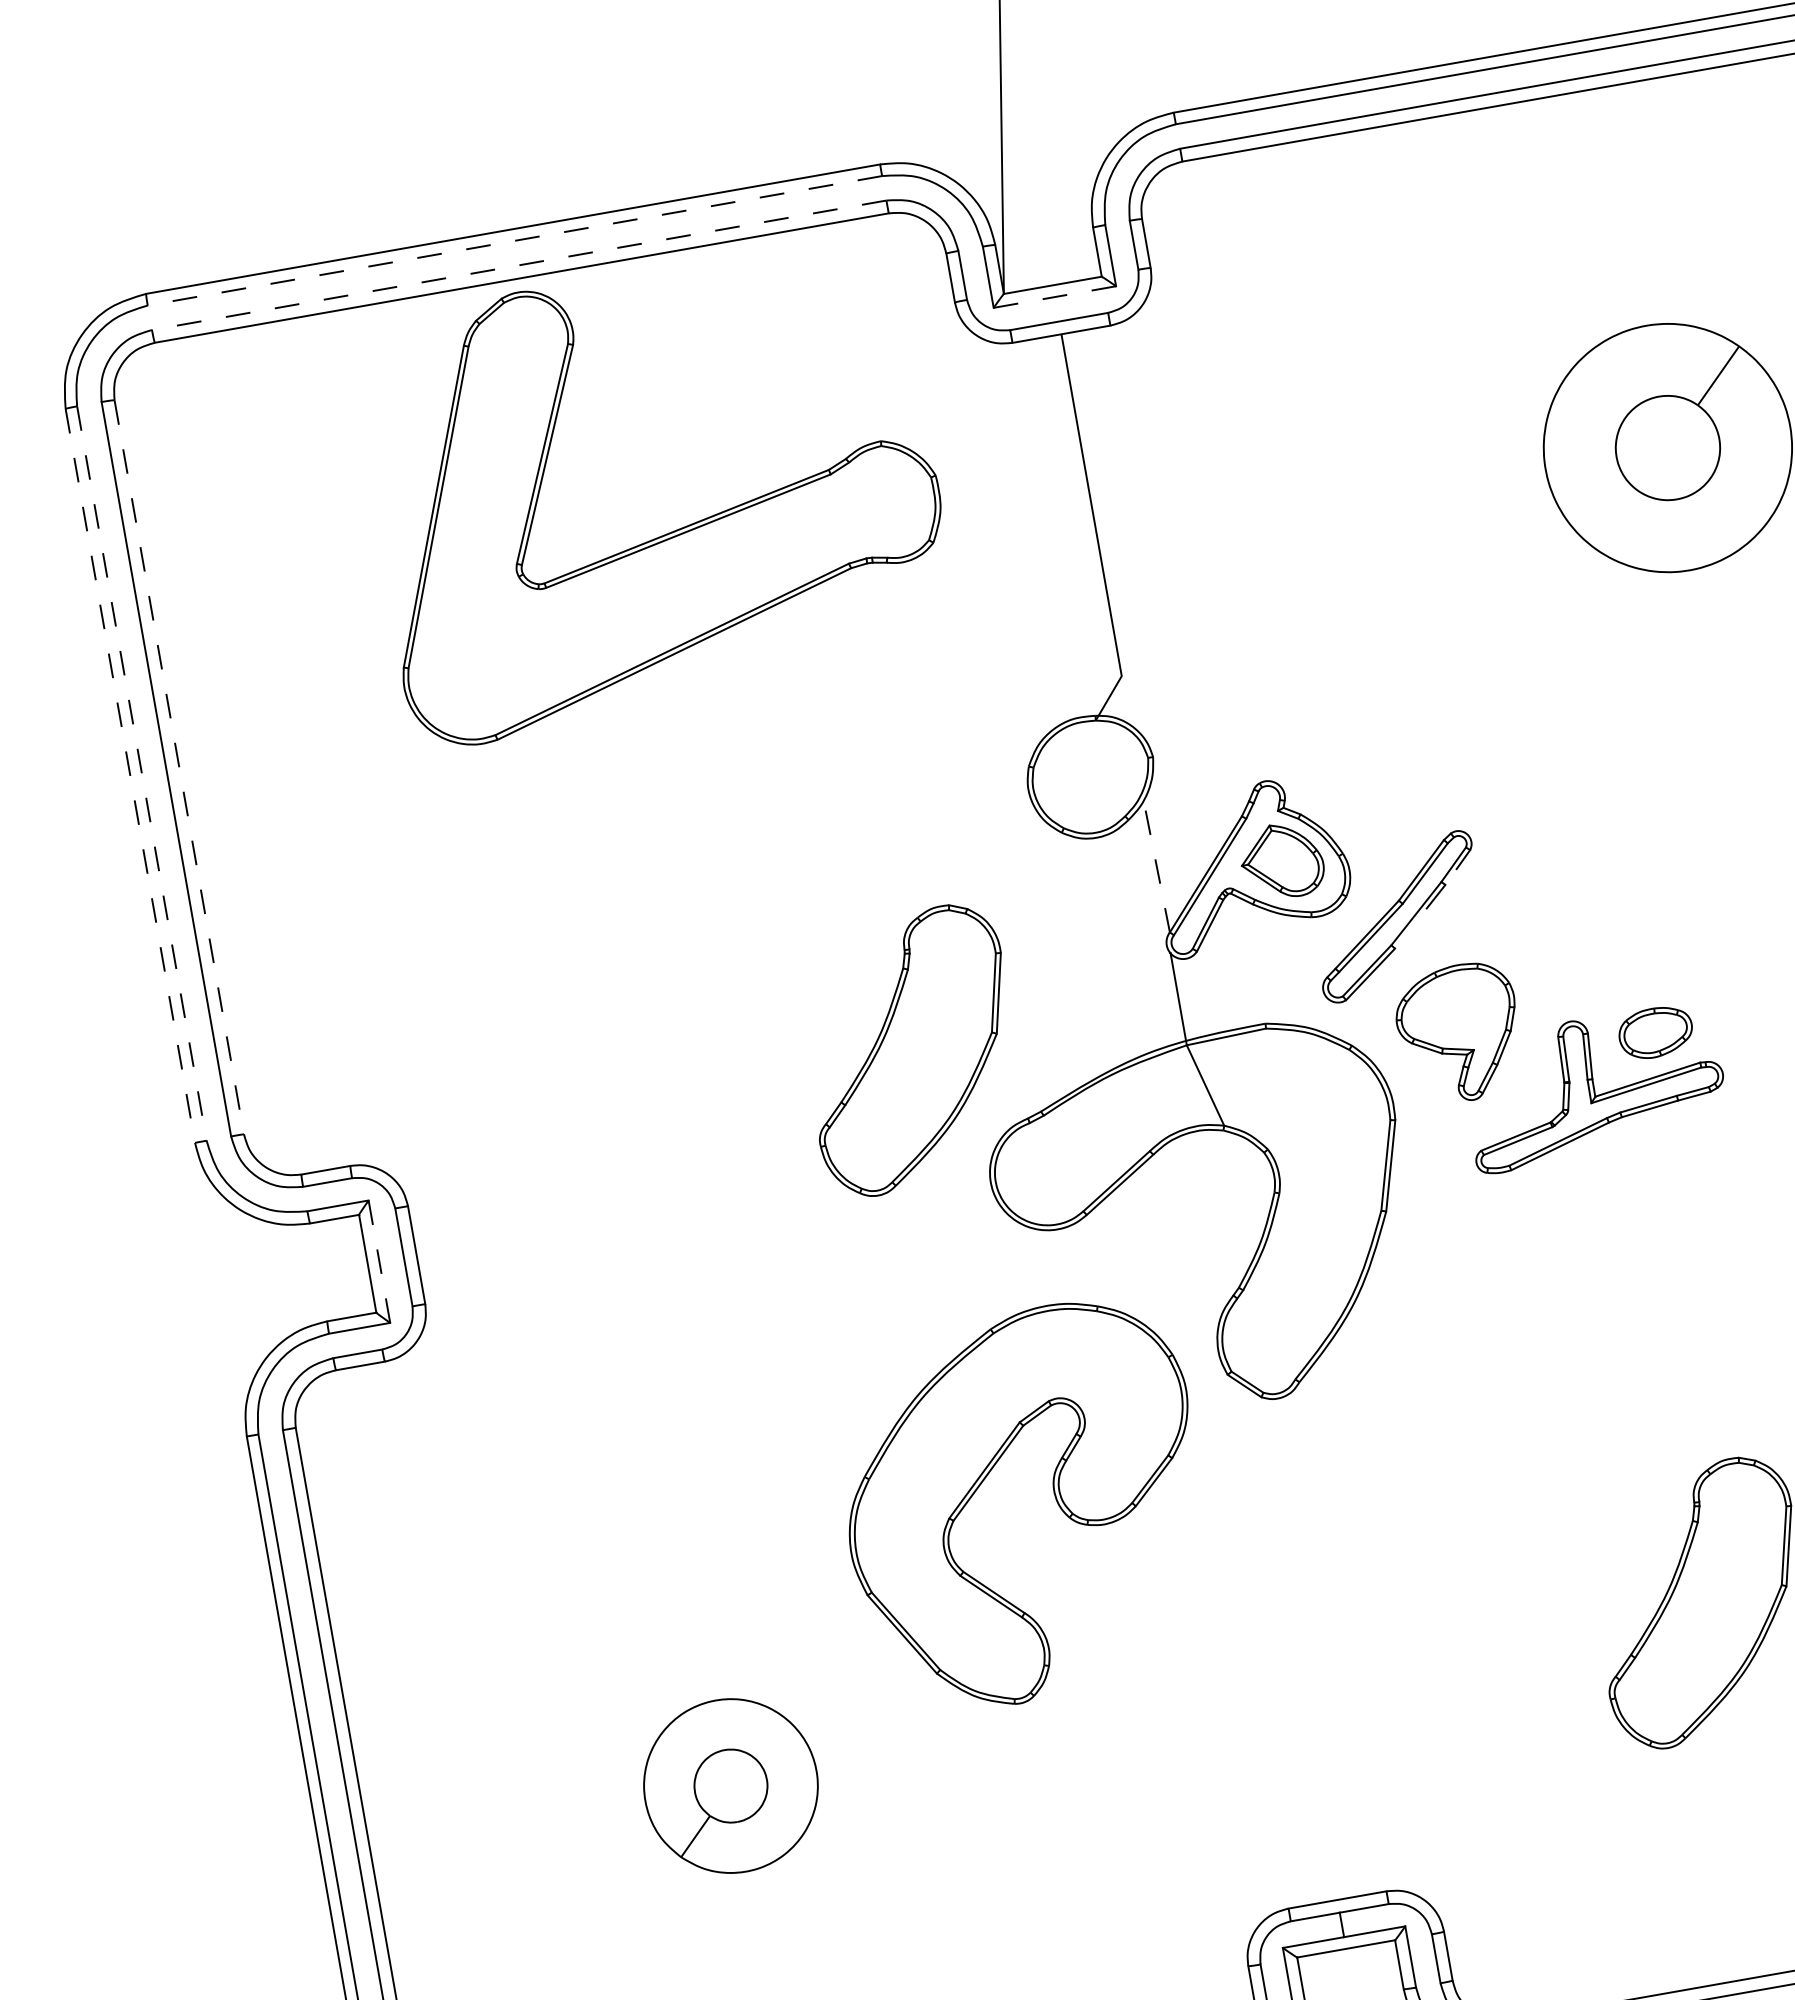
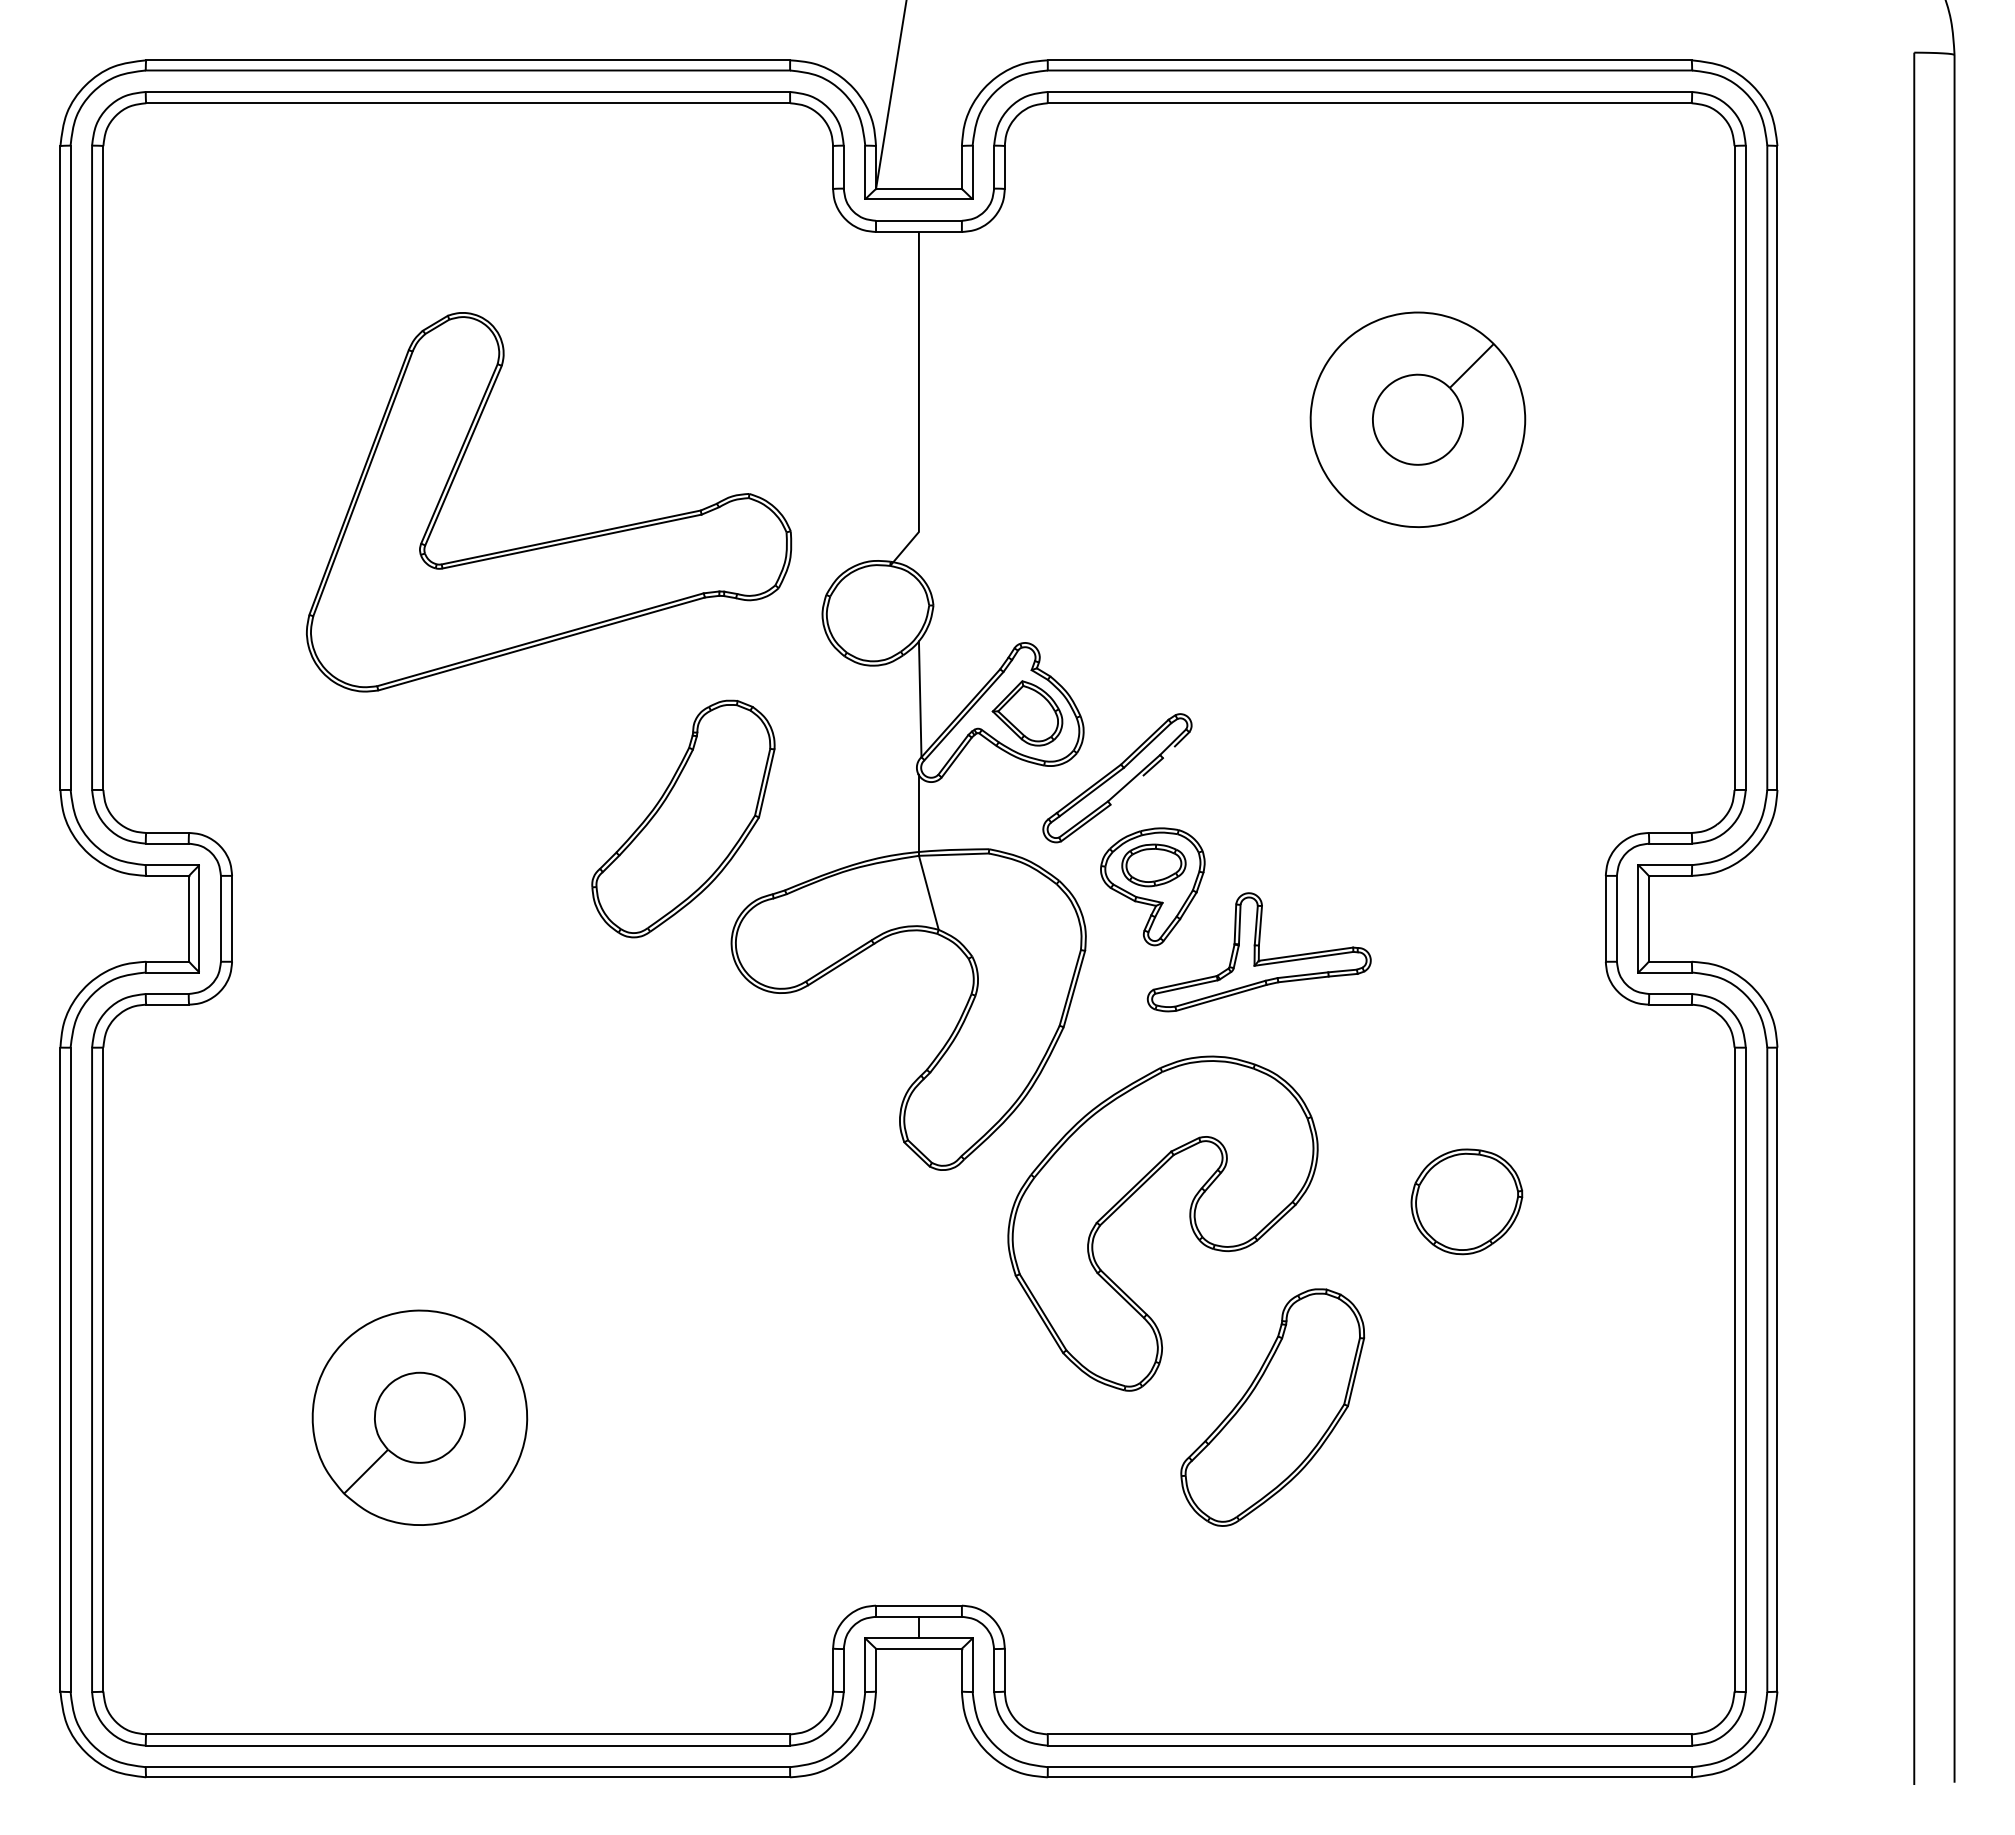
line: (514, 240) -> (467, 70), dashed -> solid
line: (518, 264) -> (467, 91), dashed -> solid
line: (1054, 297) -> (918, 199), dashed -> solid
part: (669, 532) -> (555, 539), moved
line: (179, 767) -> (103, 468), dashed -> solid
line: (141, 774) -> (70, 468), dashed -> solid
line: (130, 776) -> (60, 468), dashed -> solid
line: (1157, 866) -> (920, 699), dashed -> solid
part: (1655, 1032) -> (1153, 865), moved
line: (379, 1261) -> (199, 918), dashed -> solid
part: (1054, 1498) -> (1189, 1221), moved
part: (730, 1785) -> (419, 1417), size x1.43

